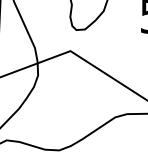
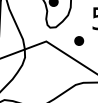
part: (121, 49) -> (79, 40), added

